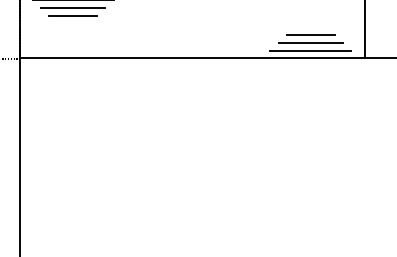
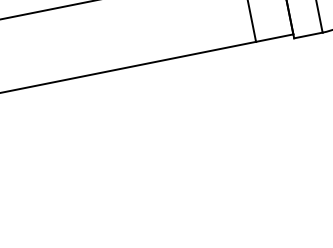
line: (310, 35) -> (191, 29), removed
line: (310, 43) -> (193, 38), removed
line: (310, 51) -> (195, 46), removed

